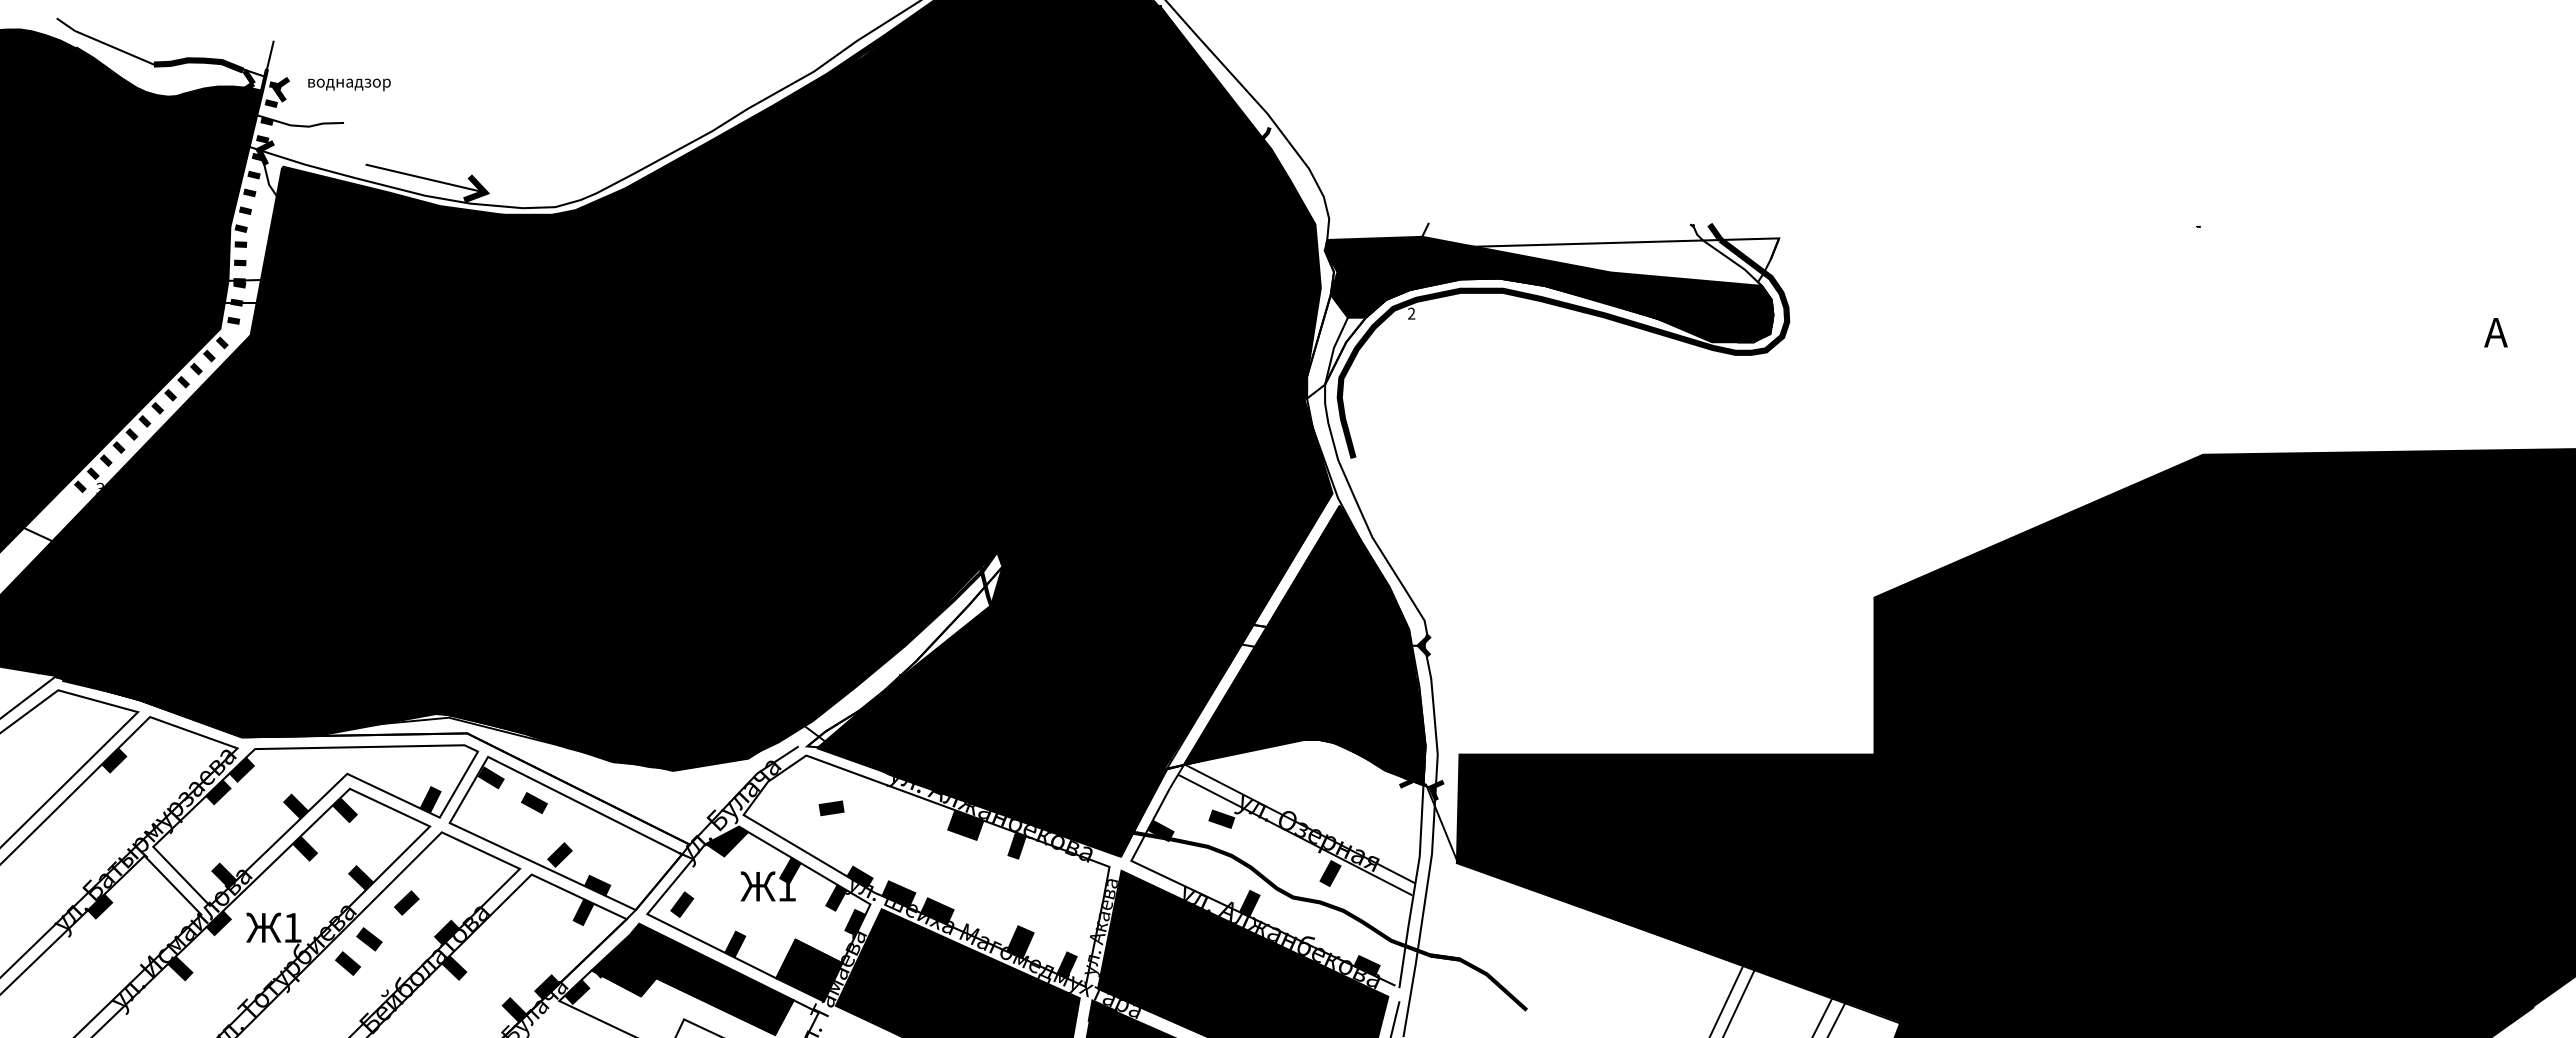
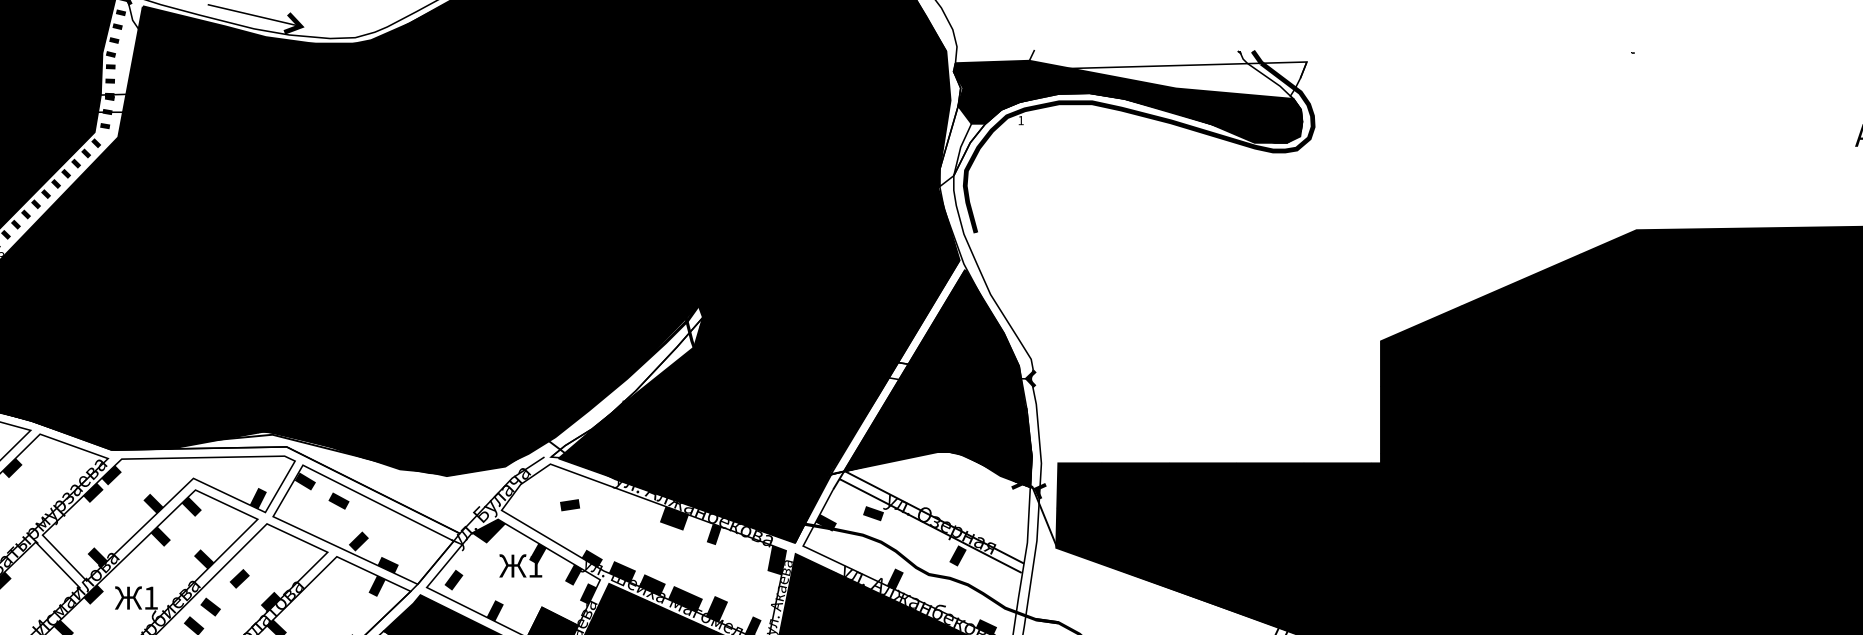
text: (1411, 313) -> (1021, 120), 2 -> 1
fill: (1097, 879) -> (776, 560), added
fill: (979, 929) -> (685, 599), added

